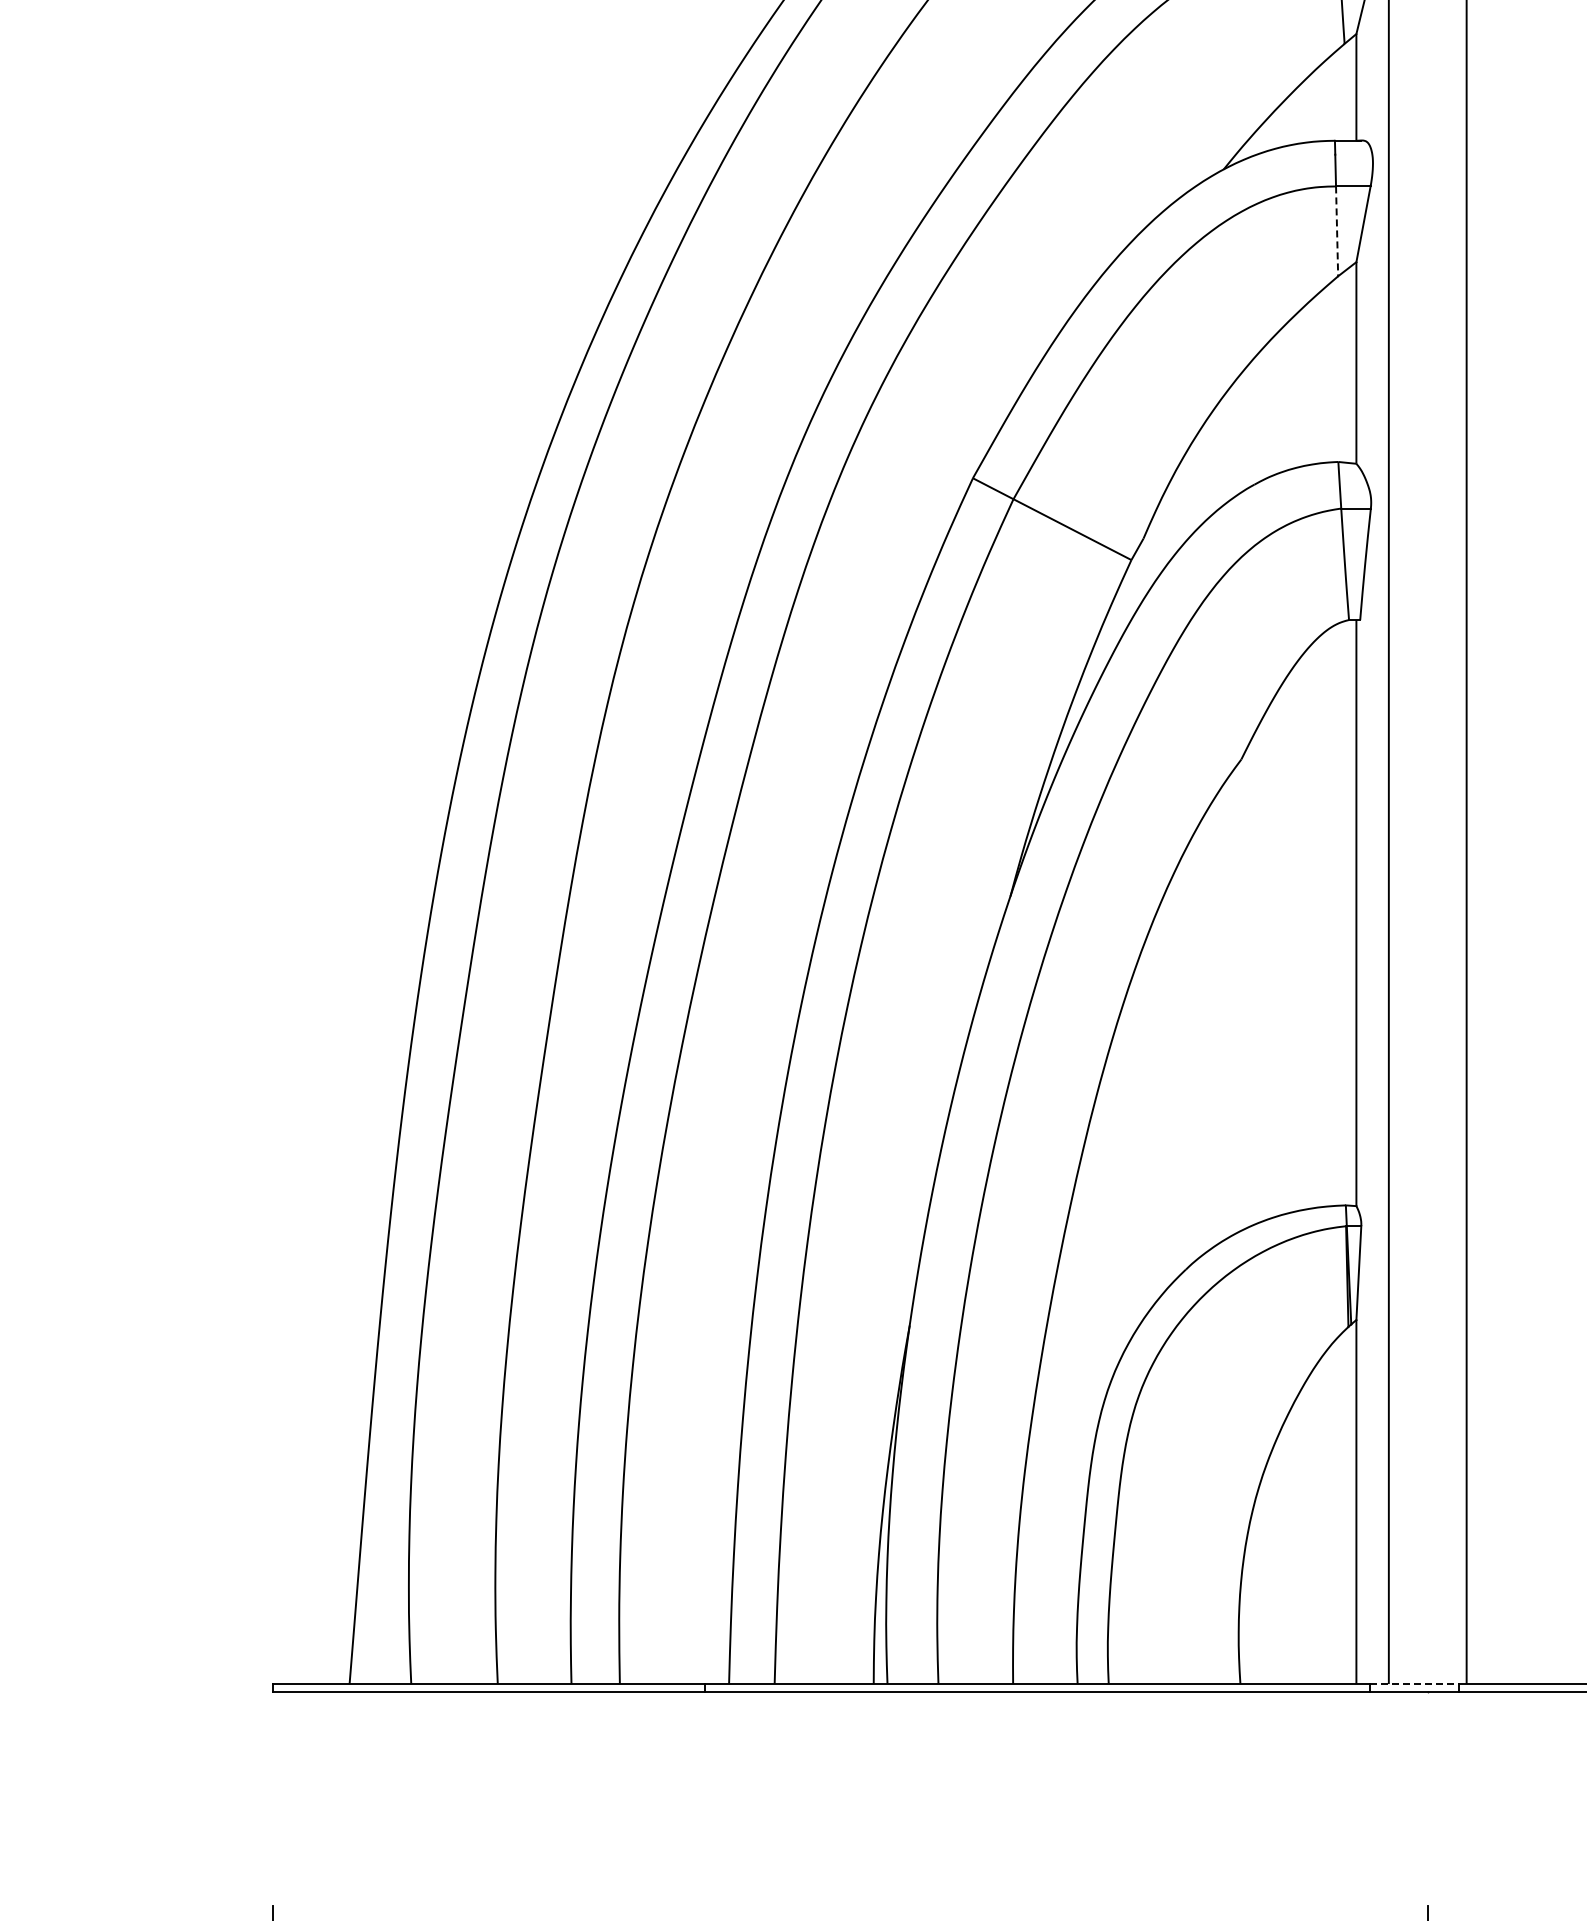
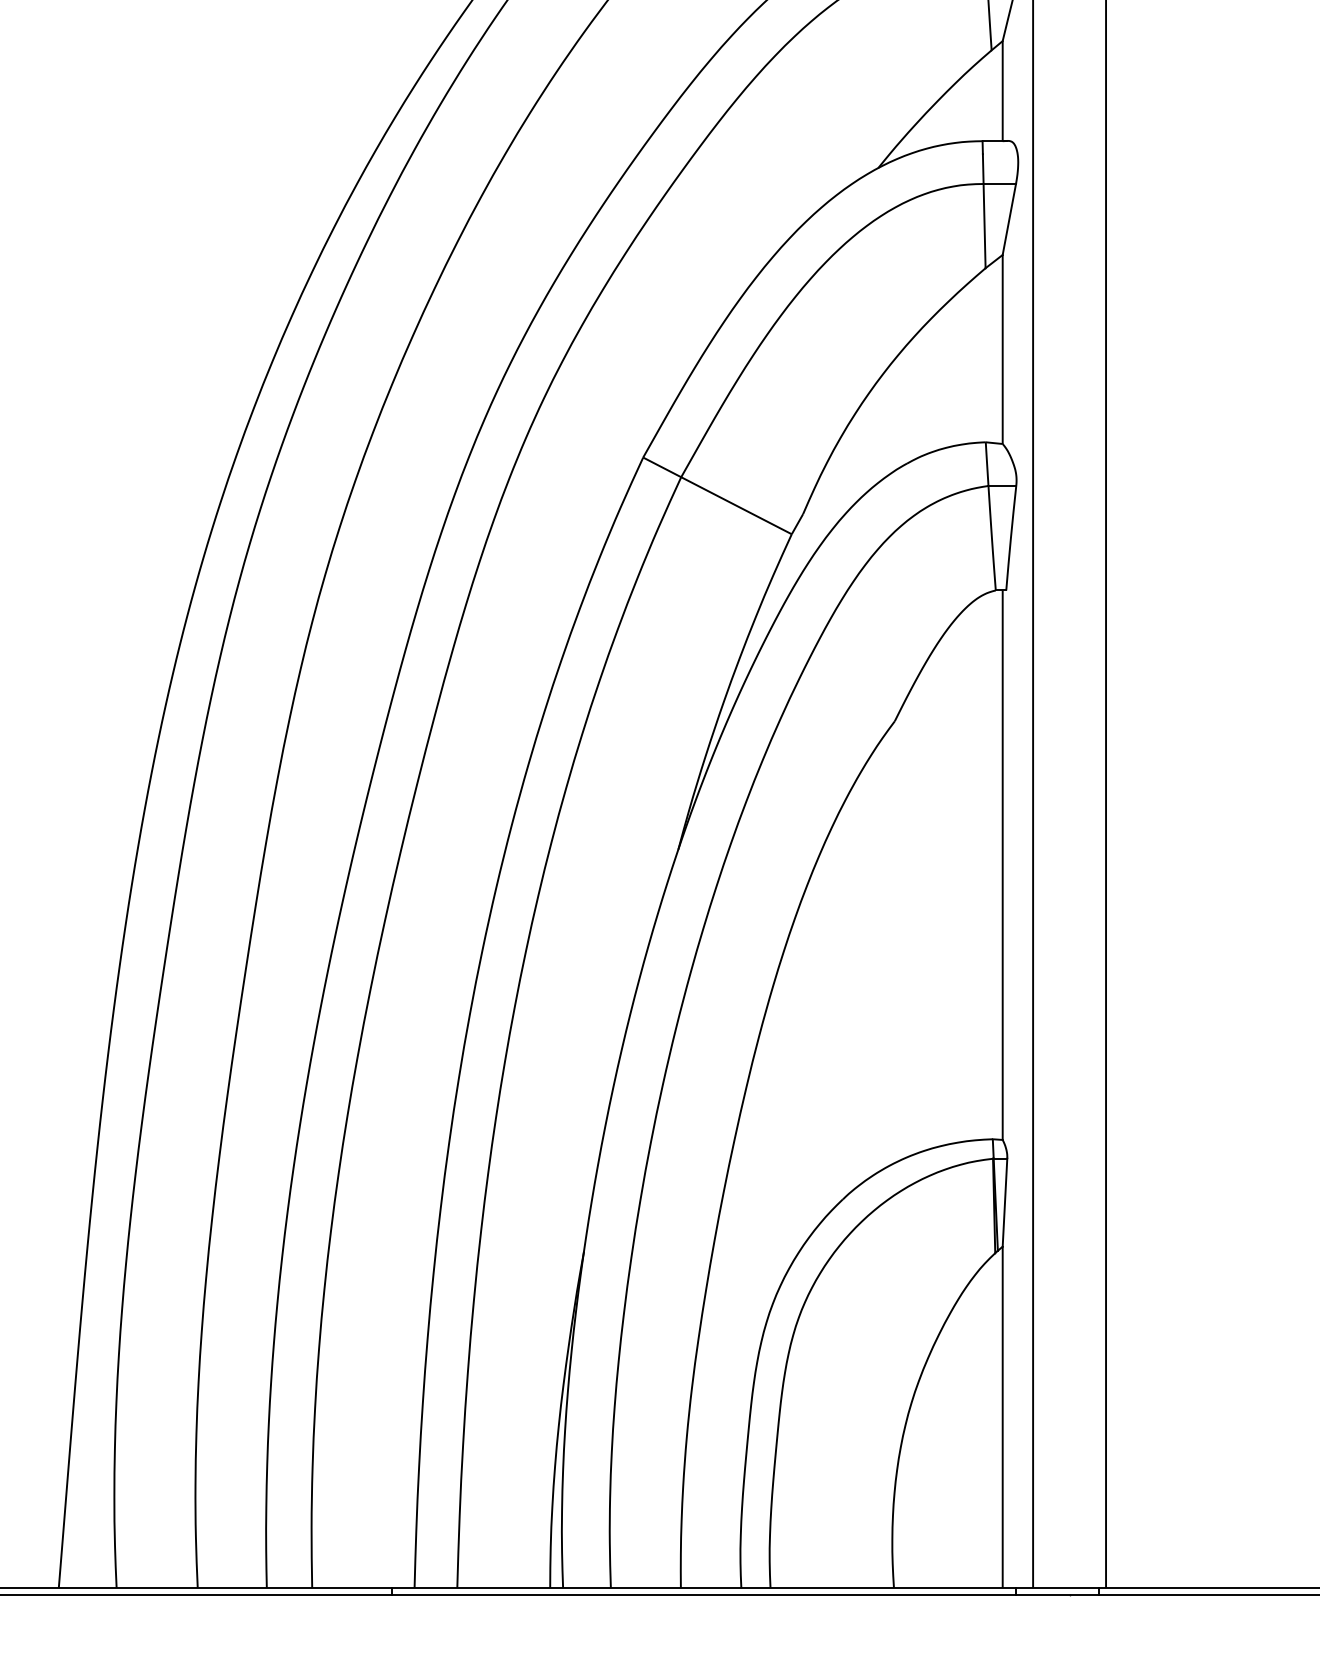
line: (1337, 231) -> (984, 226), dashed -> solid
line: (1414, 1684) -> (1057, 1588), dashed -> solid

